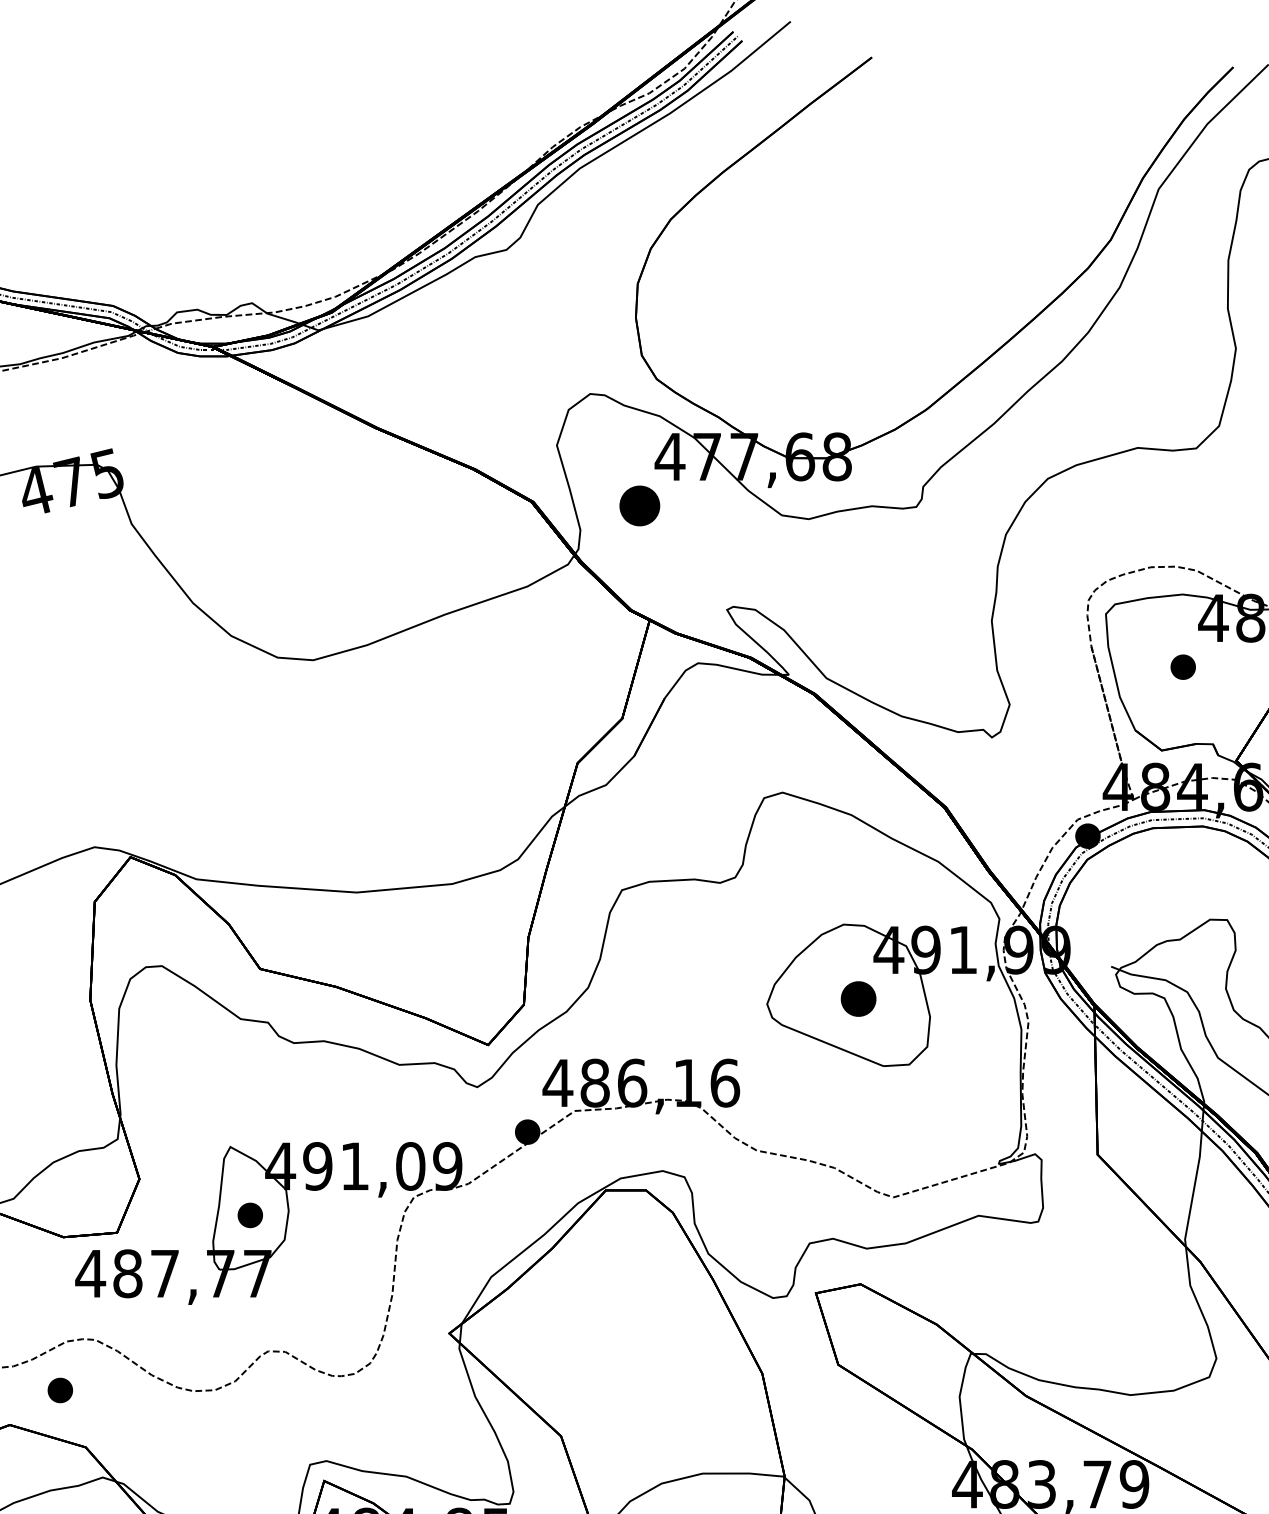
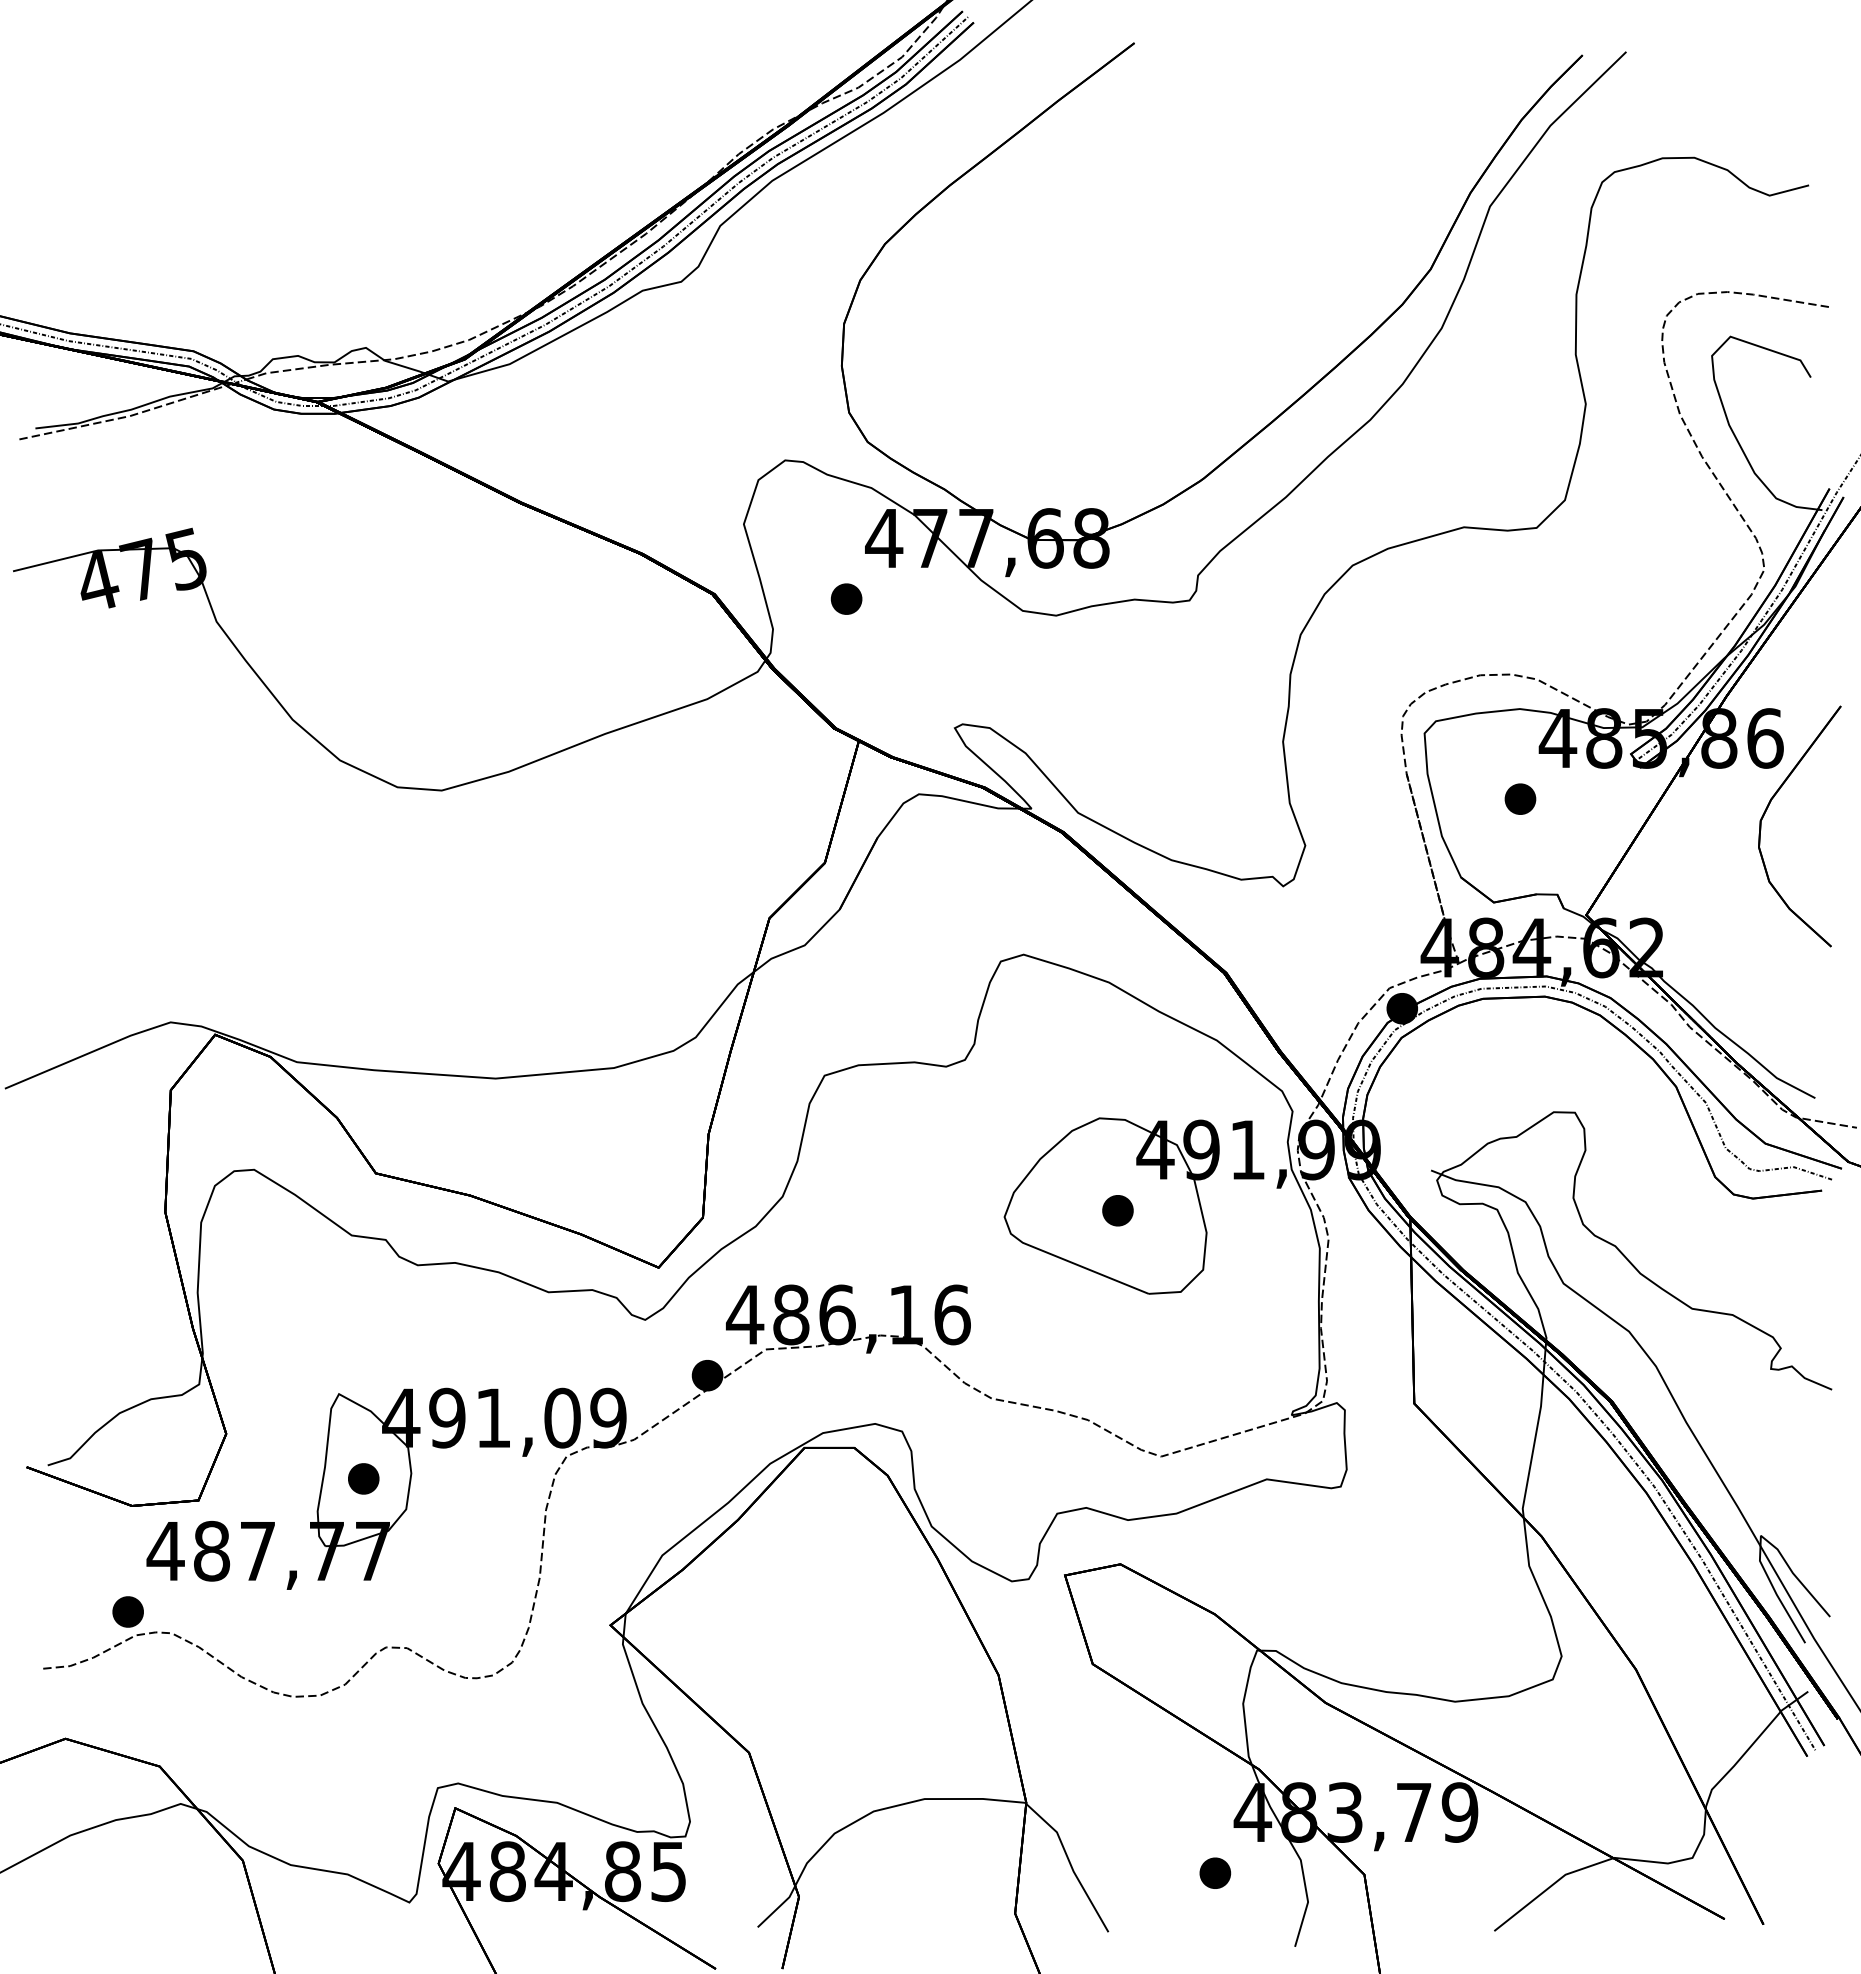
part: (639, 505) -> (846, 598), size x0.62
part: (858, 998) -> (1117, 1210), size x0.71
part: (59, 1390) -> (127, 1611), moved

